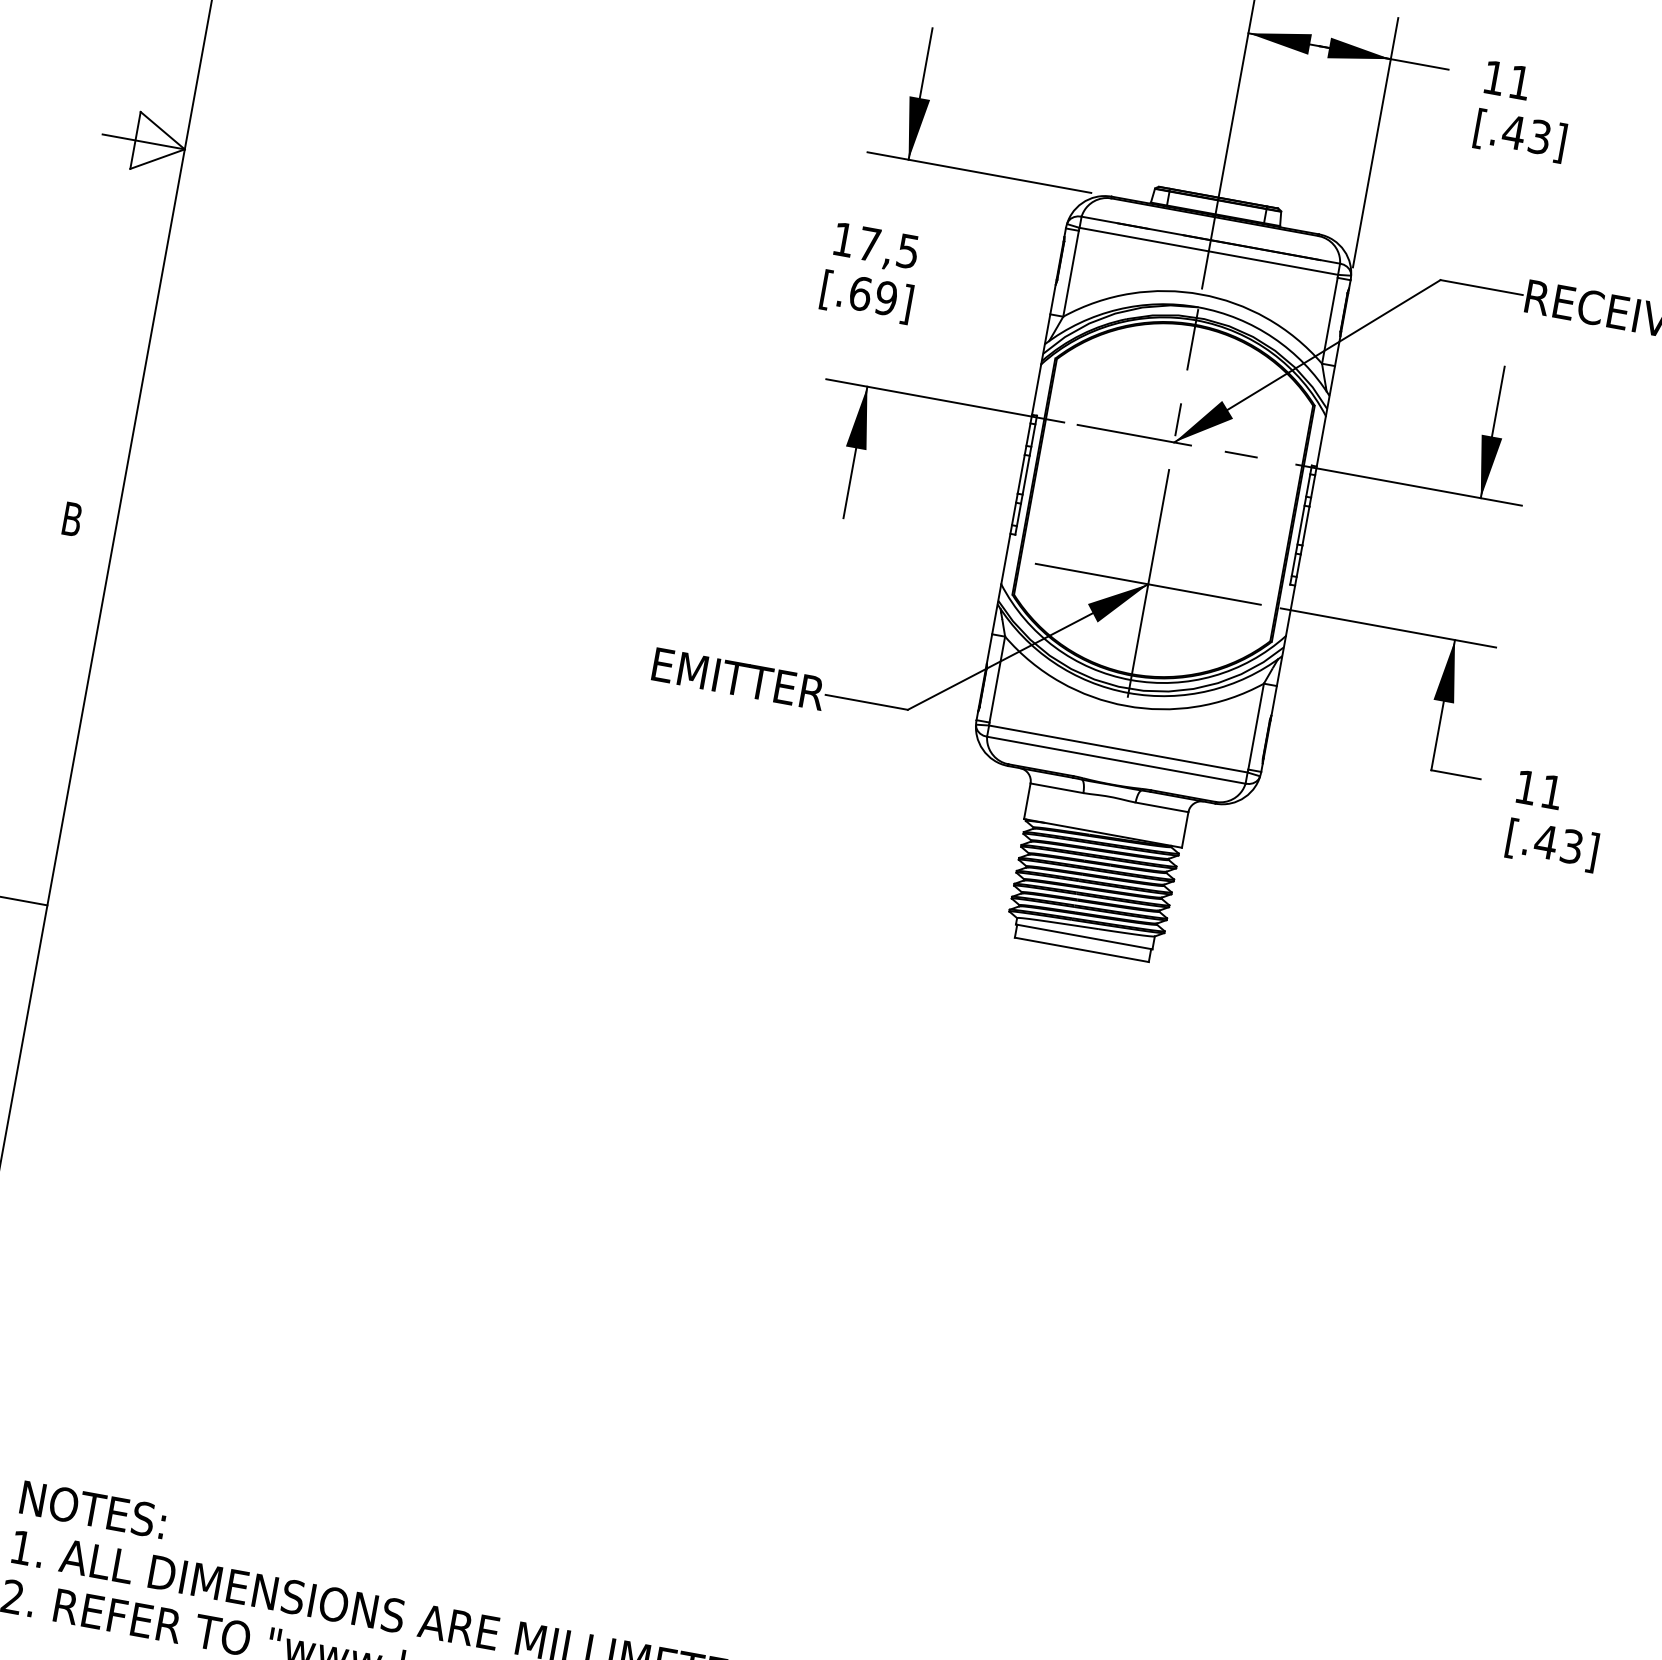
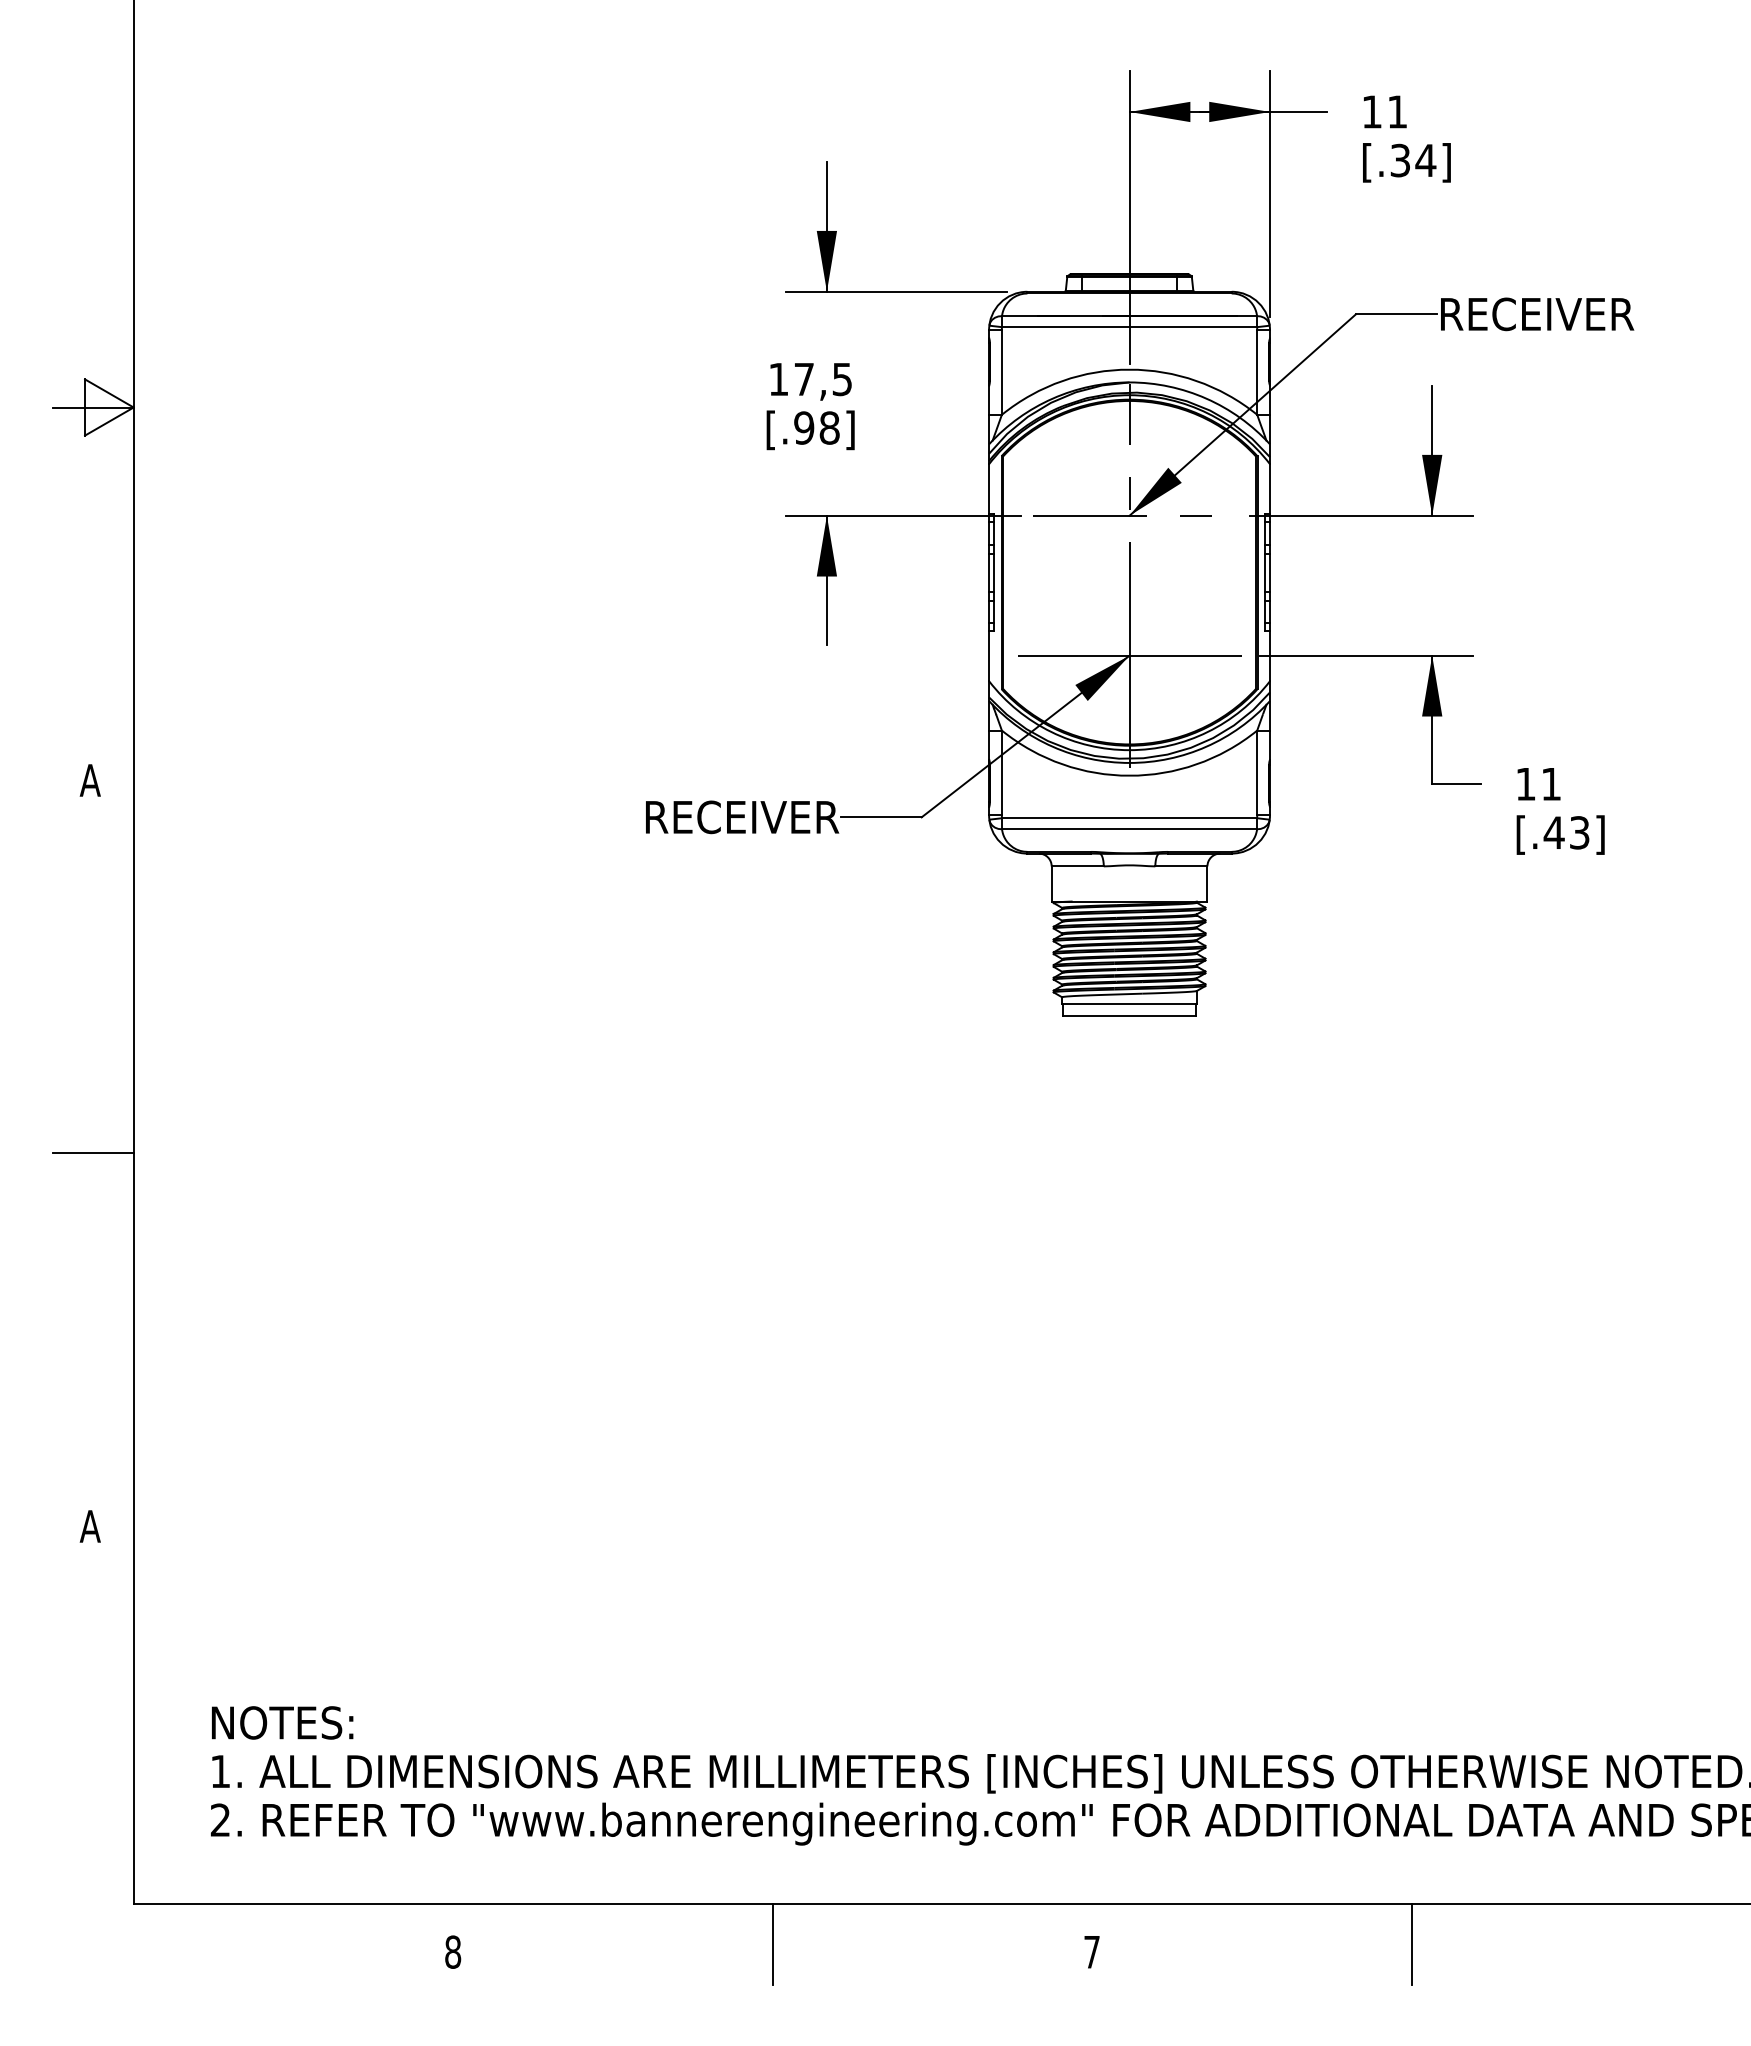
text: (1526, 134) -> (1412, 160), [.43] -> [.34]
text: (873, 295) -> (816, 427), [.69] -> [.98]
text: (71, 519) -> (89, 780), B -> A
text: (699, 672) -> (716, 817), EMITTER -> RECEIVER

